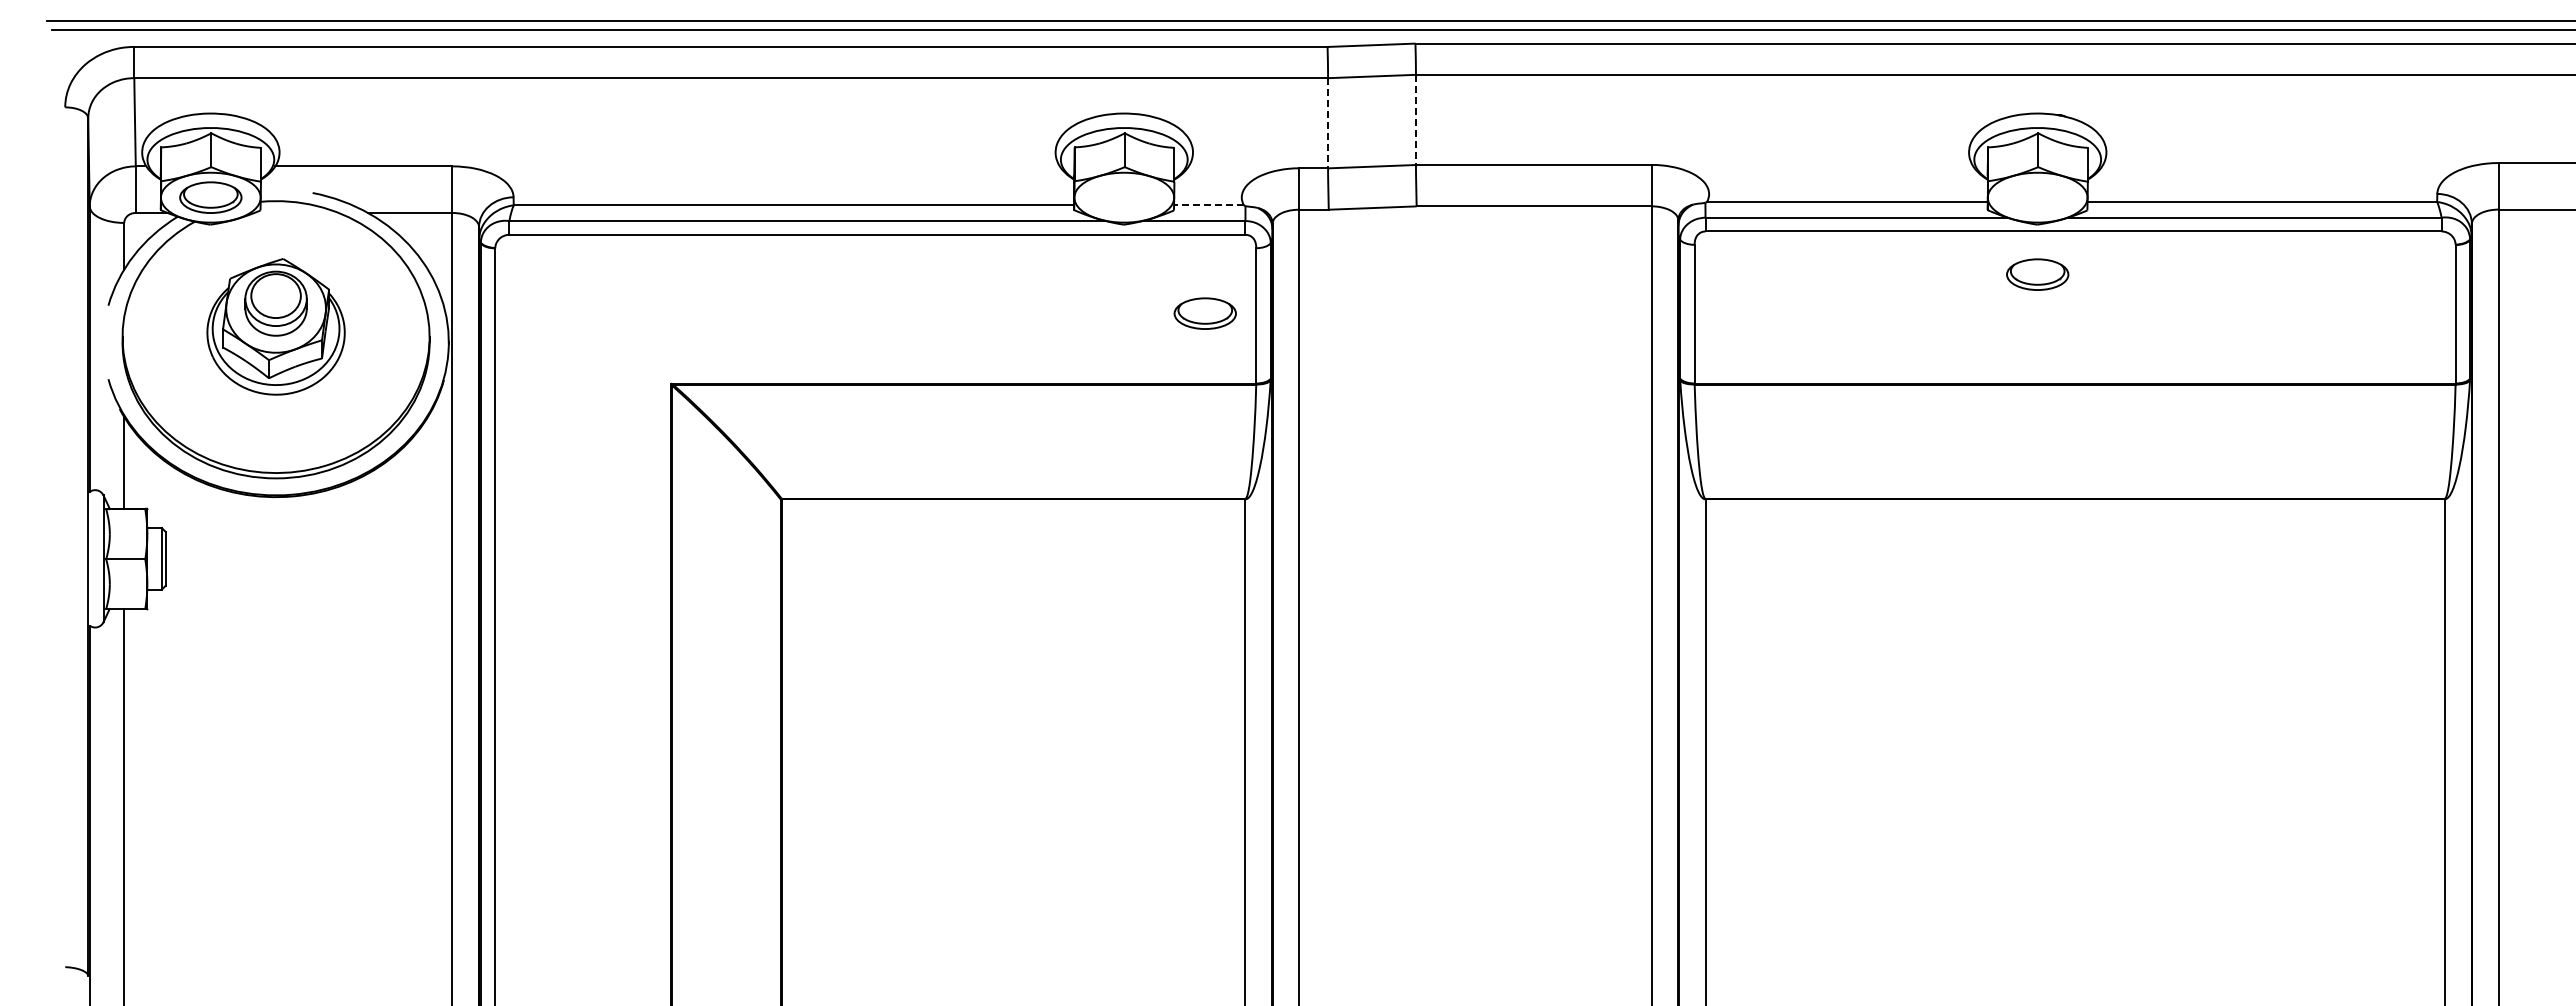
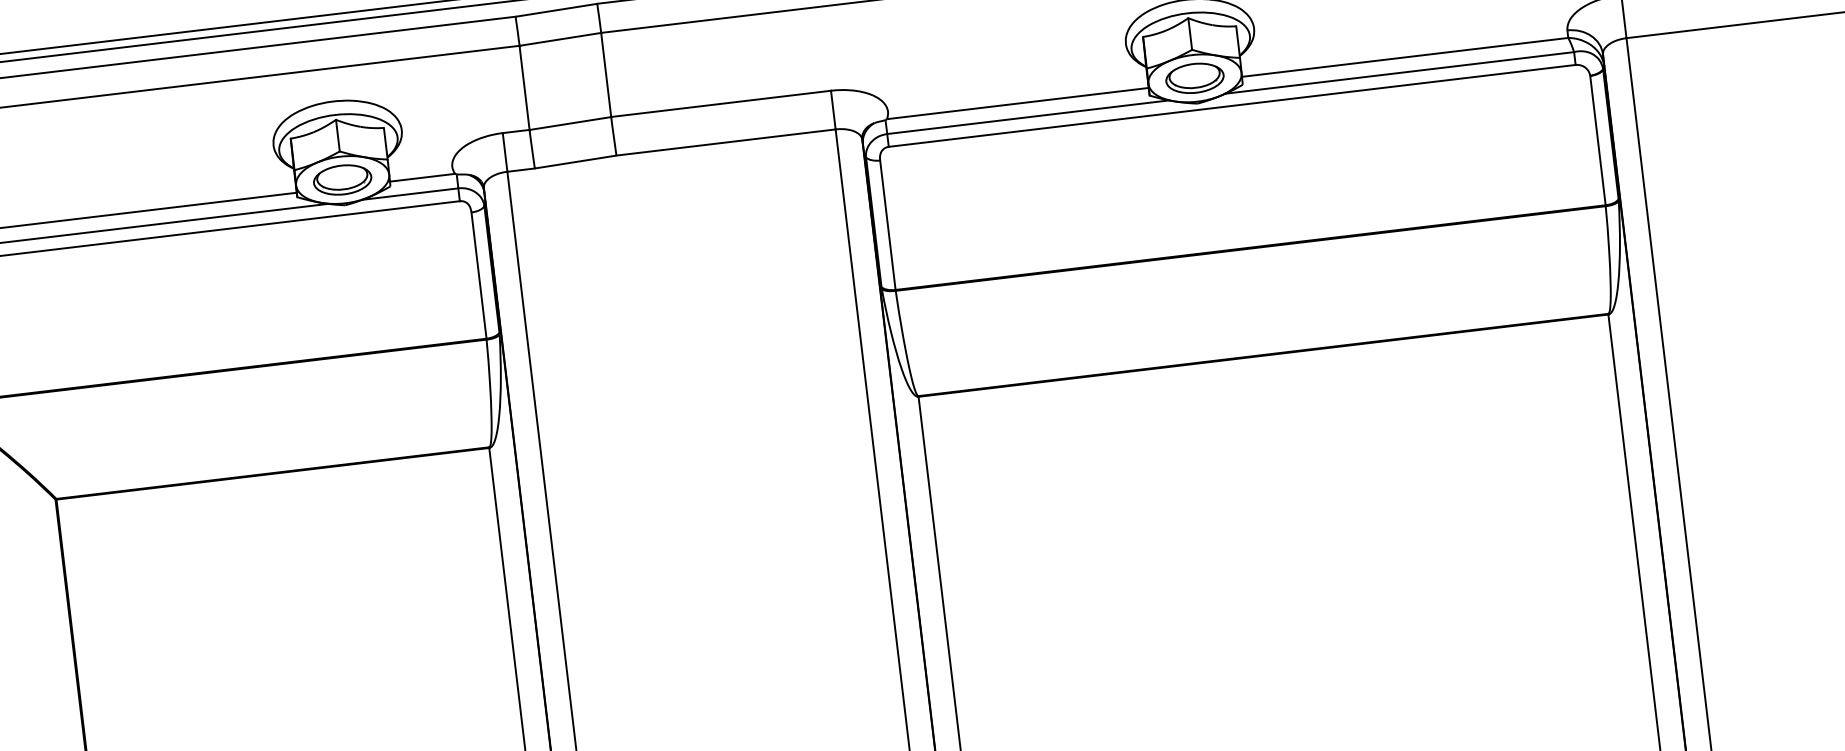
line: (1415, 120) -> (605, 75), dashed -> solid
line: (1328, 123) -> (524, 88), dashed -> solid
line: (1208, 205) -> (422, 177), dashed -> solid
part: (2037, 274) -> (1194, 78), moved
part: (1204, 313) -> (341, 179), moved

